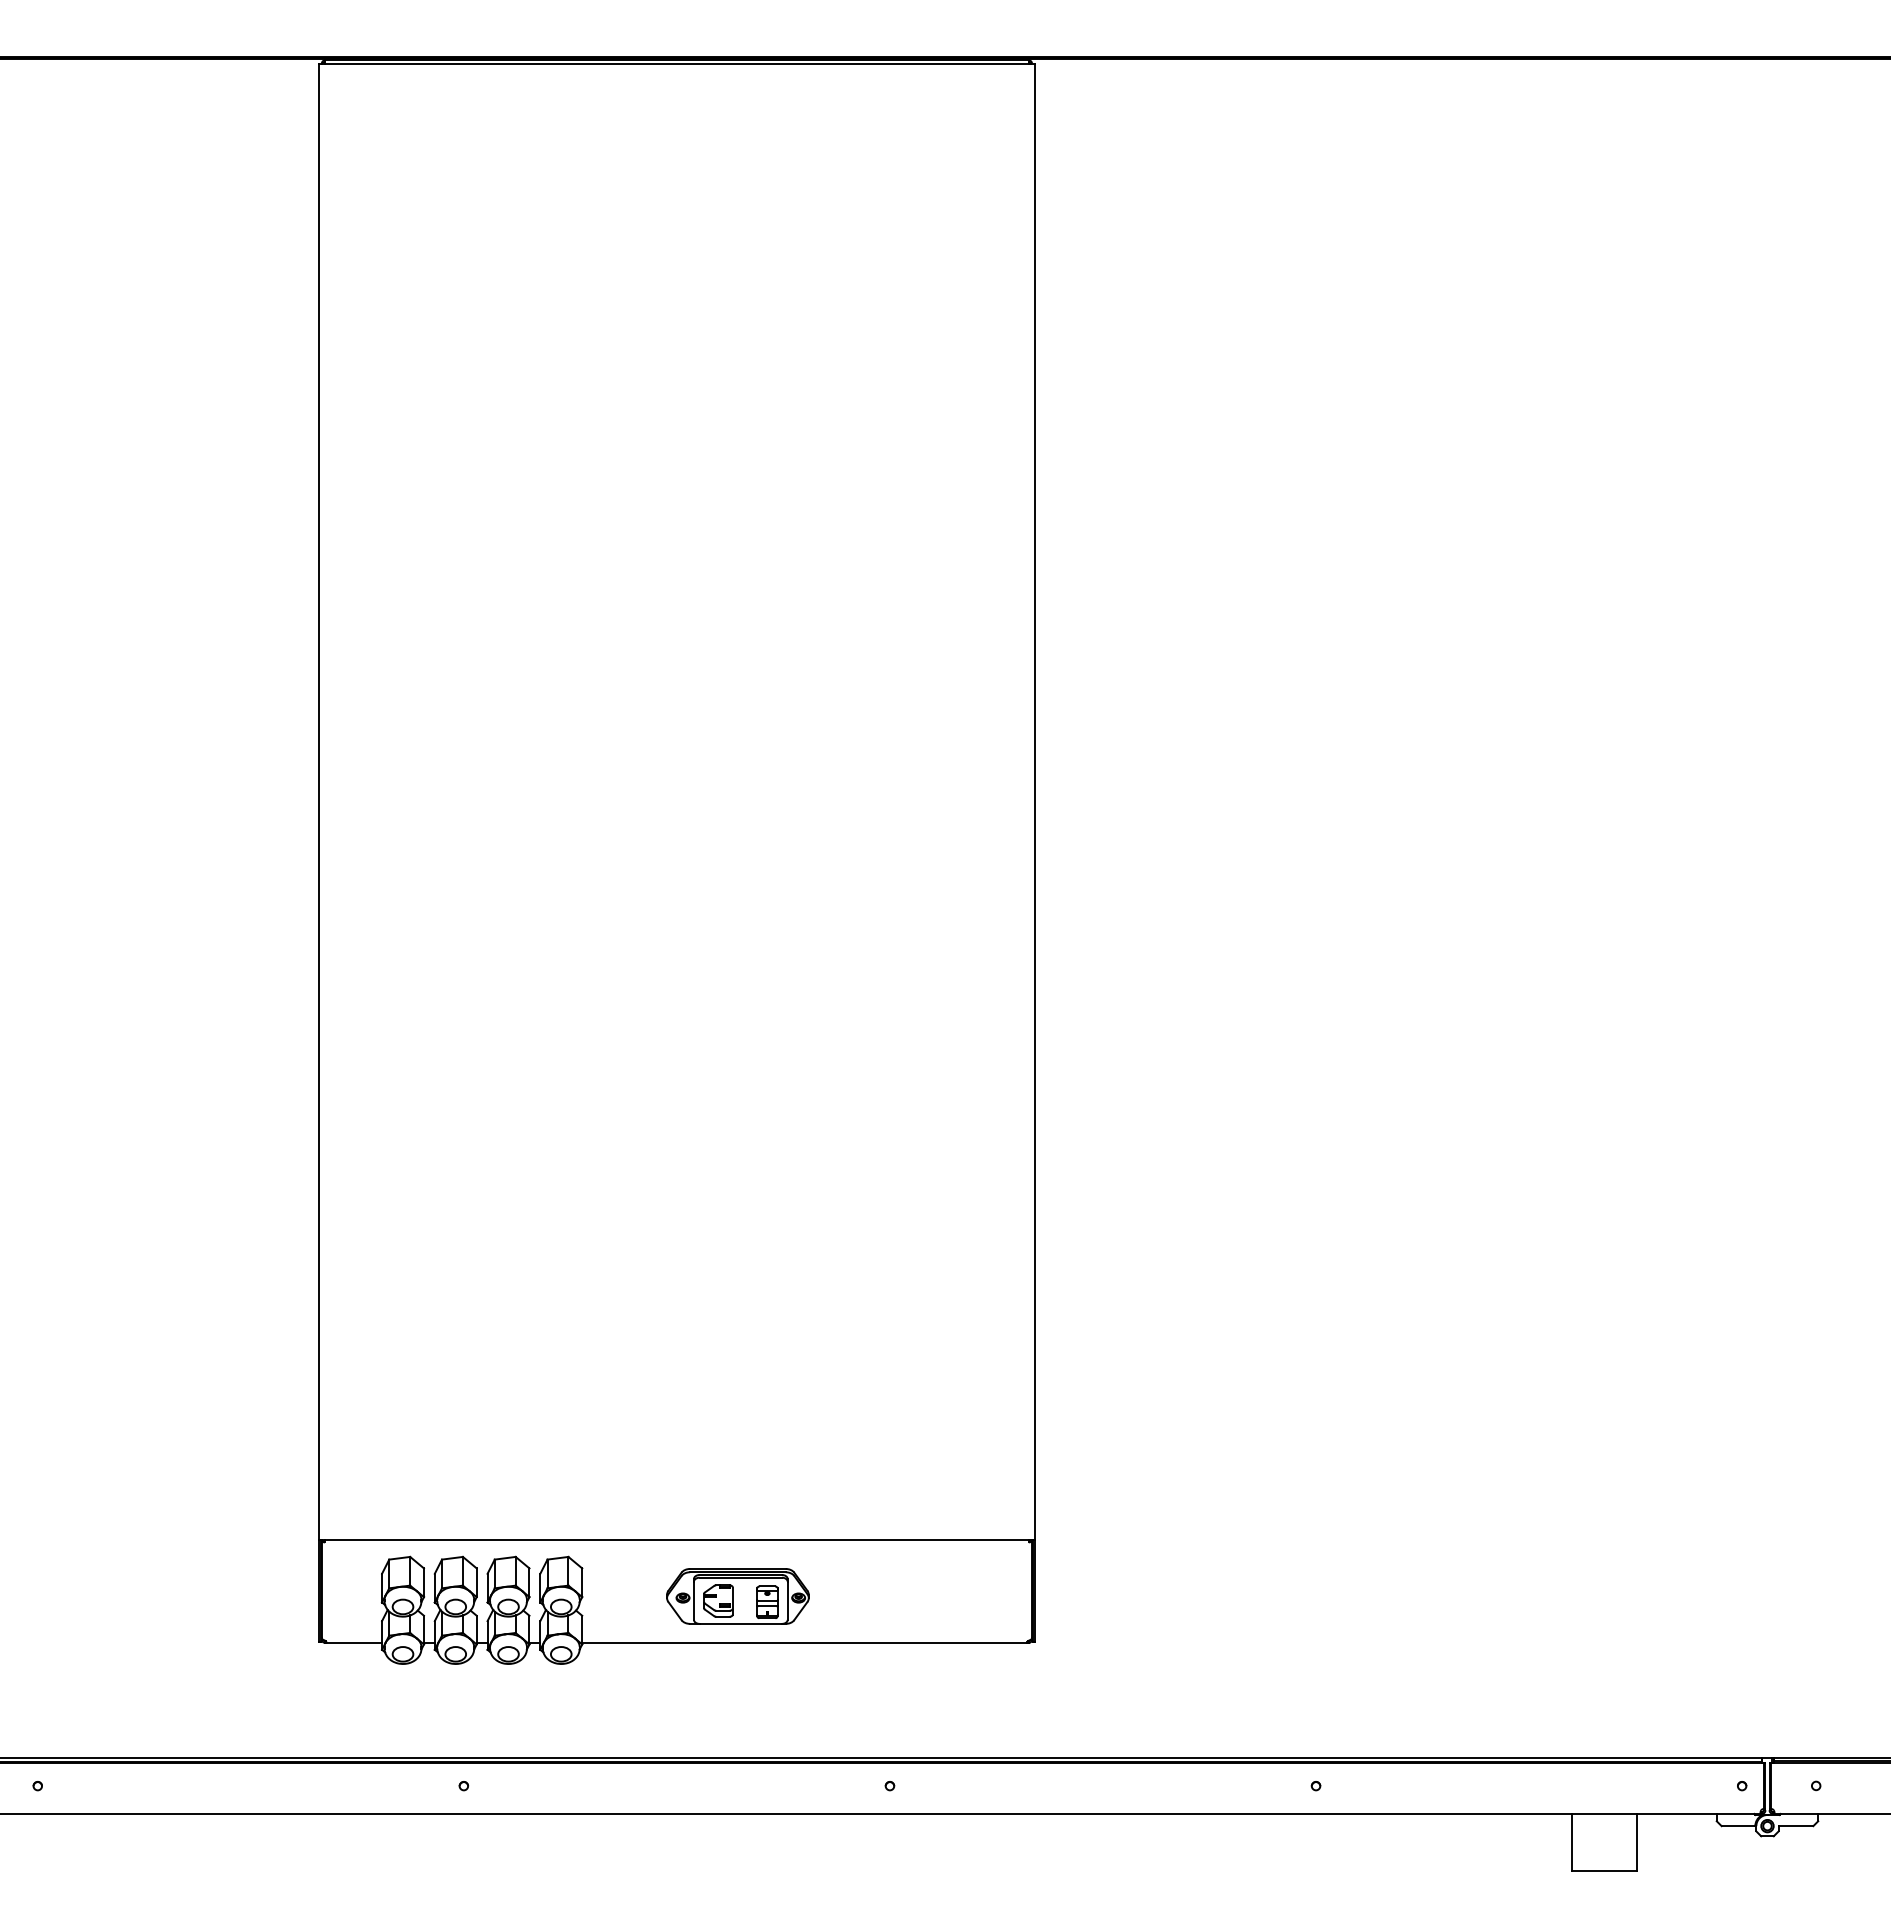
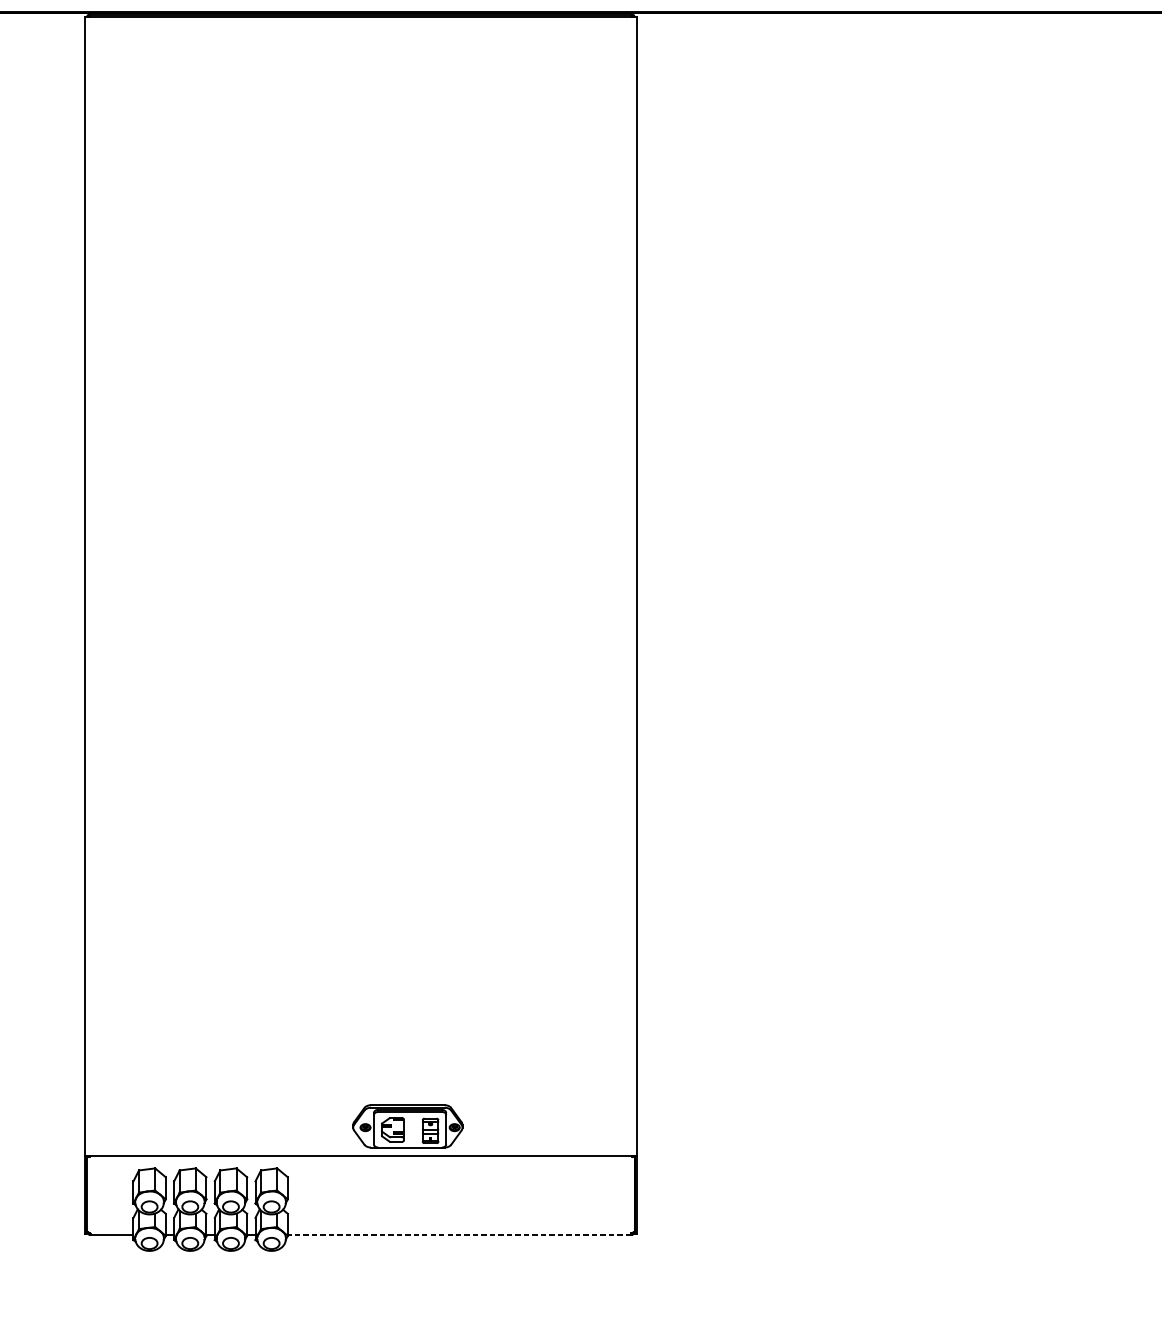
part: (737, 1596) -> (407, 1126), moved
line: (804, 1642) -> (459, 1234), solid -> dashed

